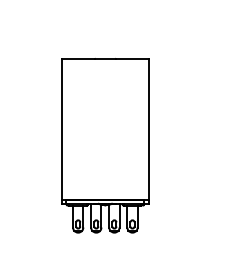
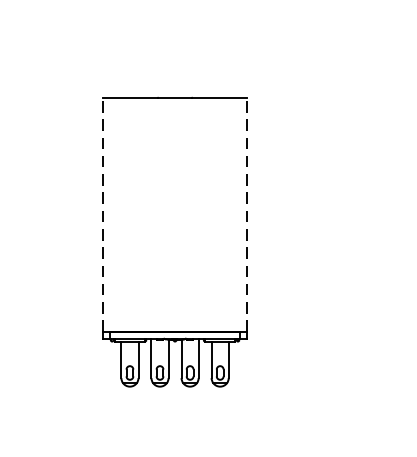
line: (62, 129) -> (103, 215), solid -> dashed
line: (148, 129) -> (246, 215), solid -> dashed

